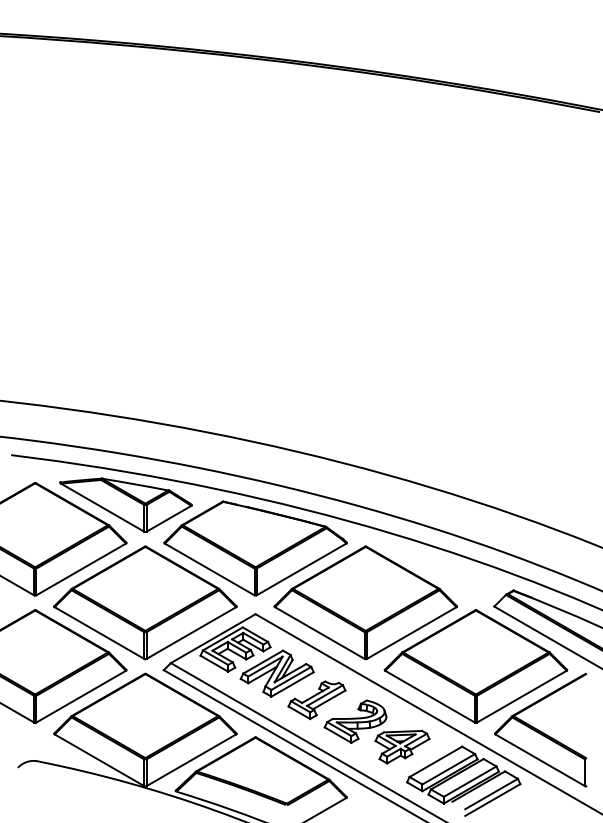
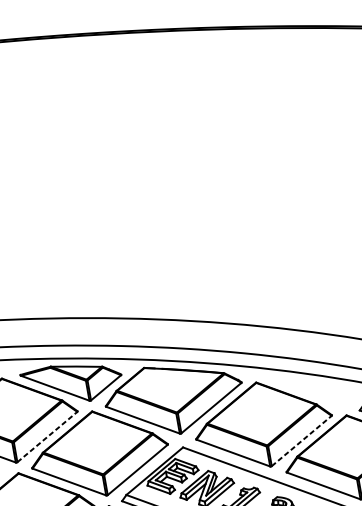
line: (81, 569) -> (47, 437), solid -> dashed
line: (411, 633) -> (301, 441), solid -> dashed

